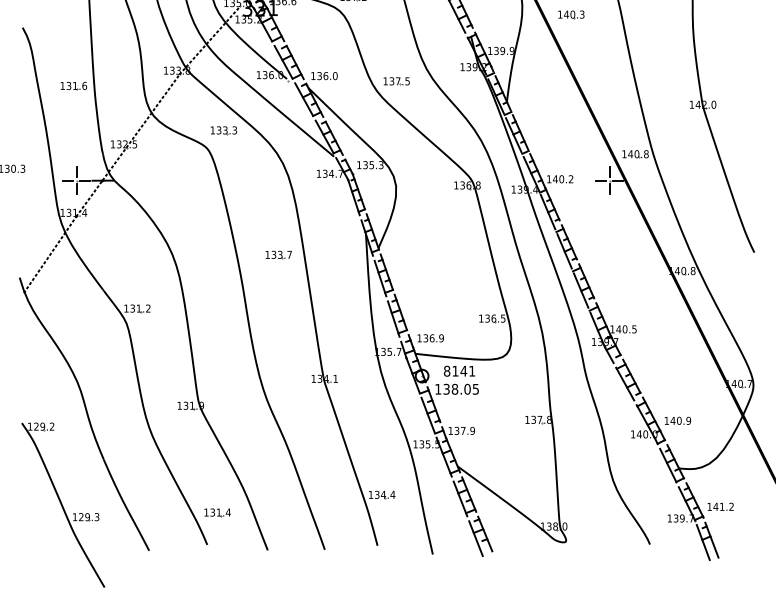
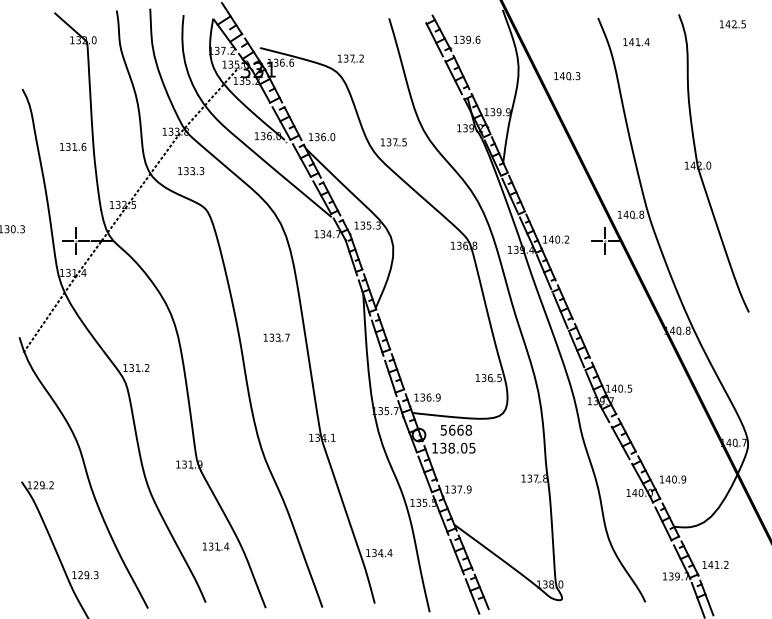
part: (224, 130) -> (191, 171), moved
part: (278, 254) -> (276, 337), moved
text: (458, 370) -> (455, 429), 8141 -> 5668
part: (218, 512) -> (216, 546), moved

